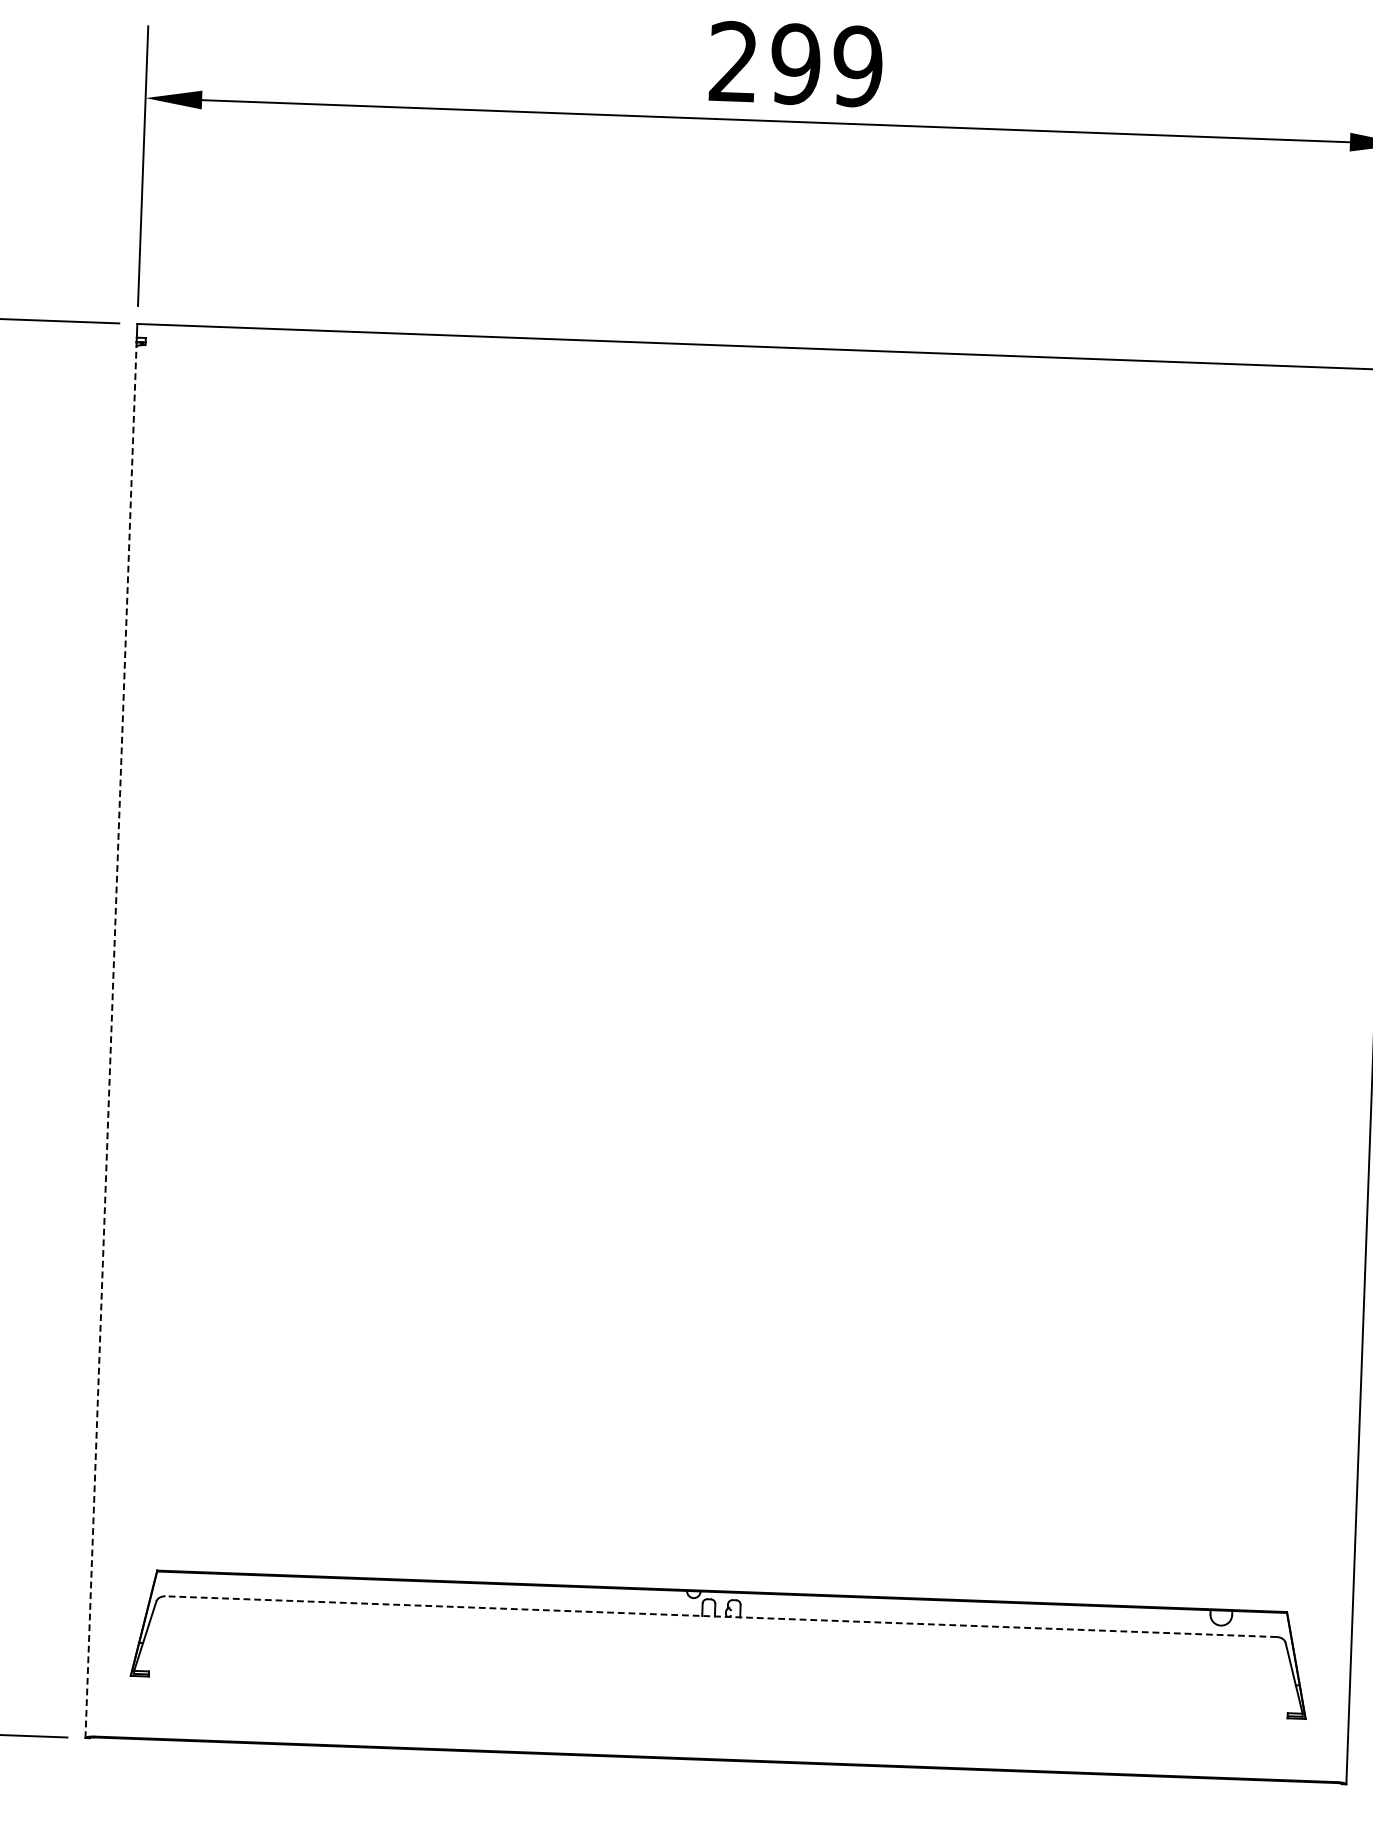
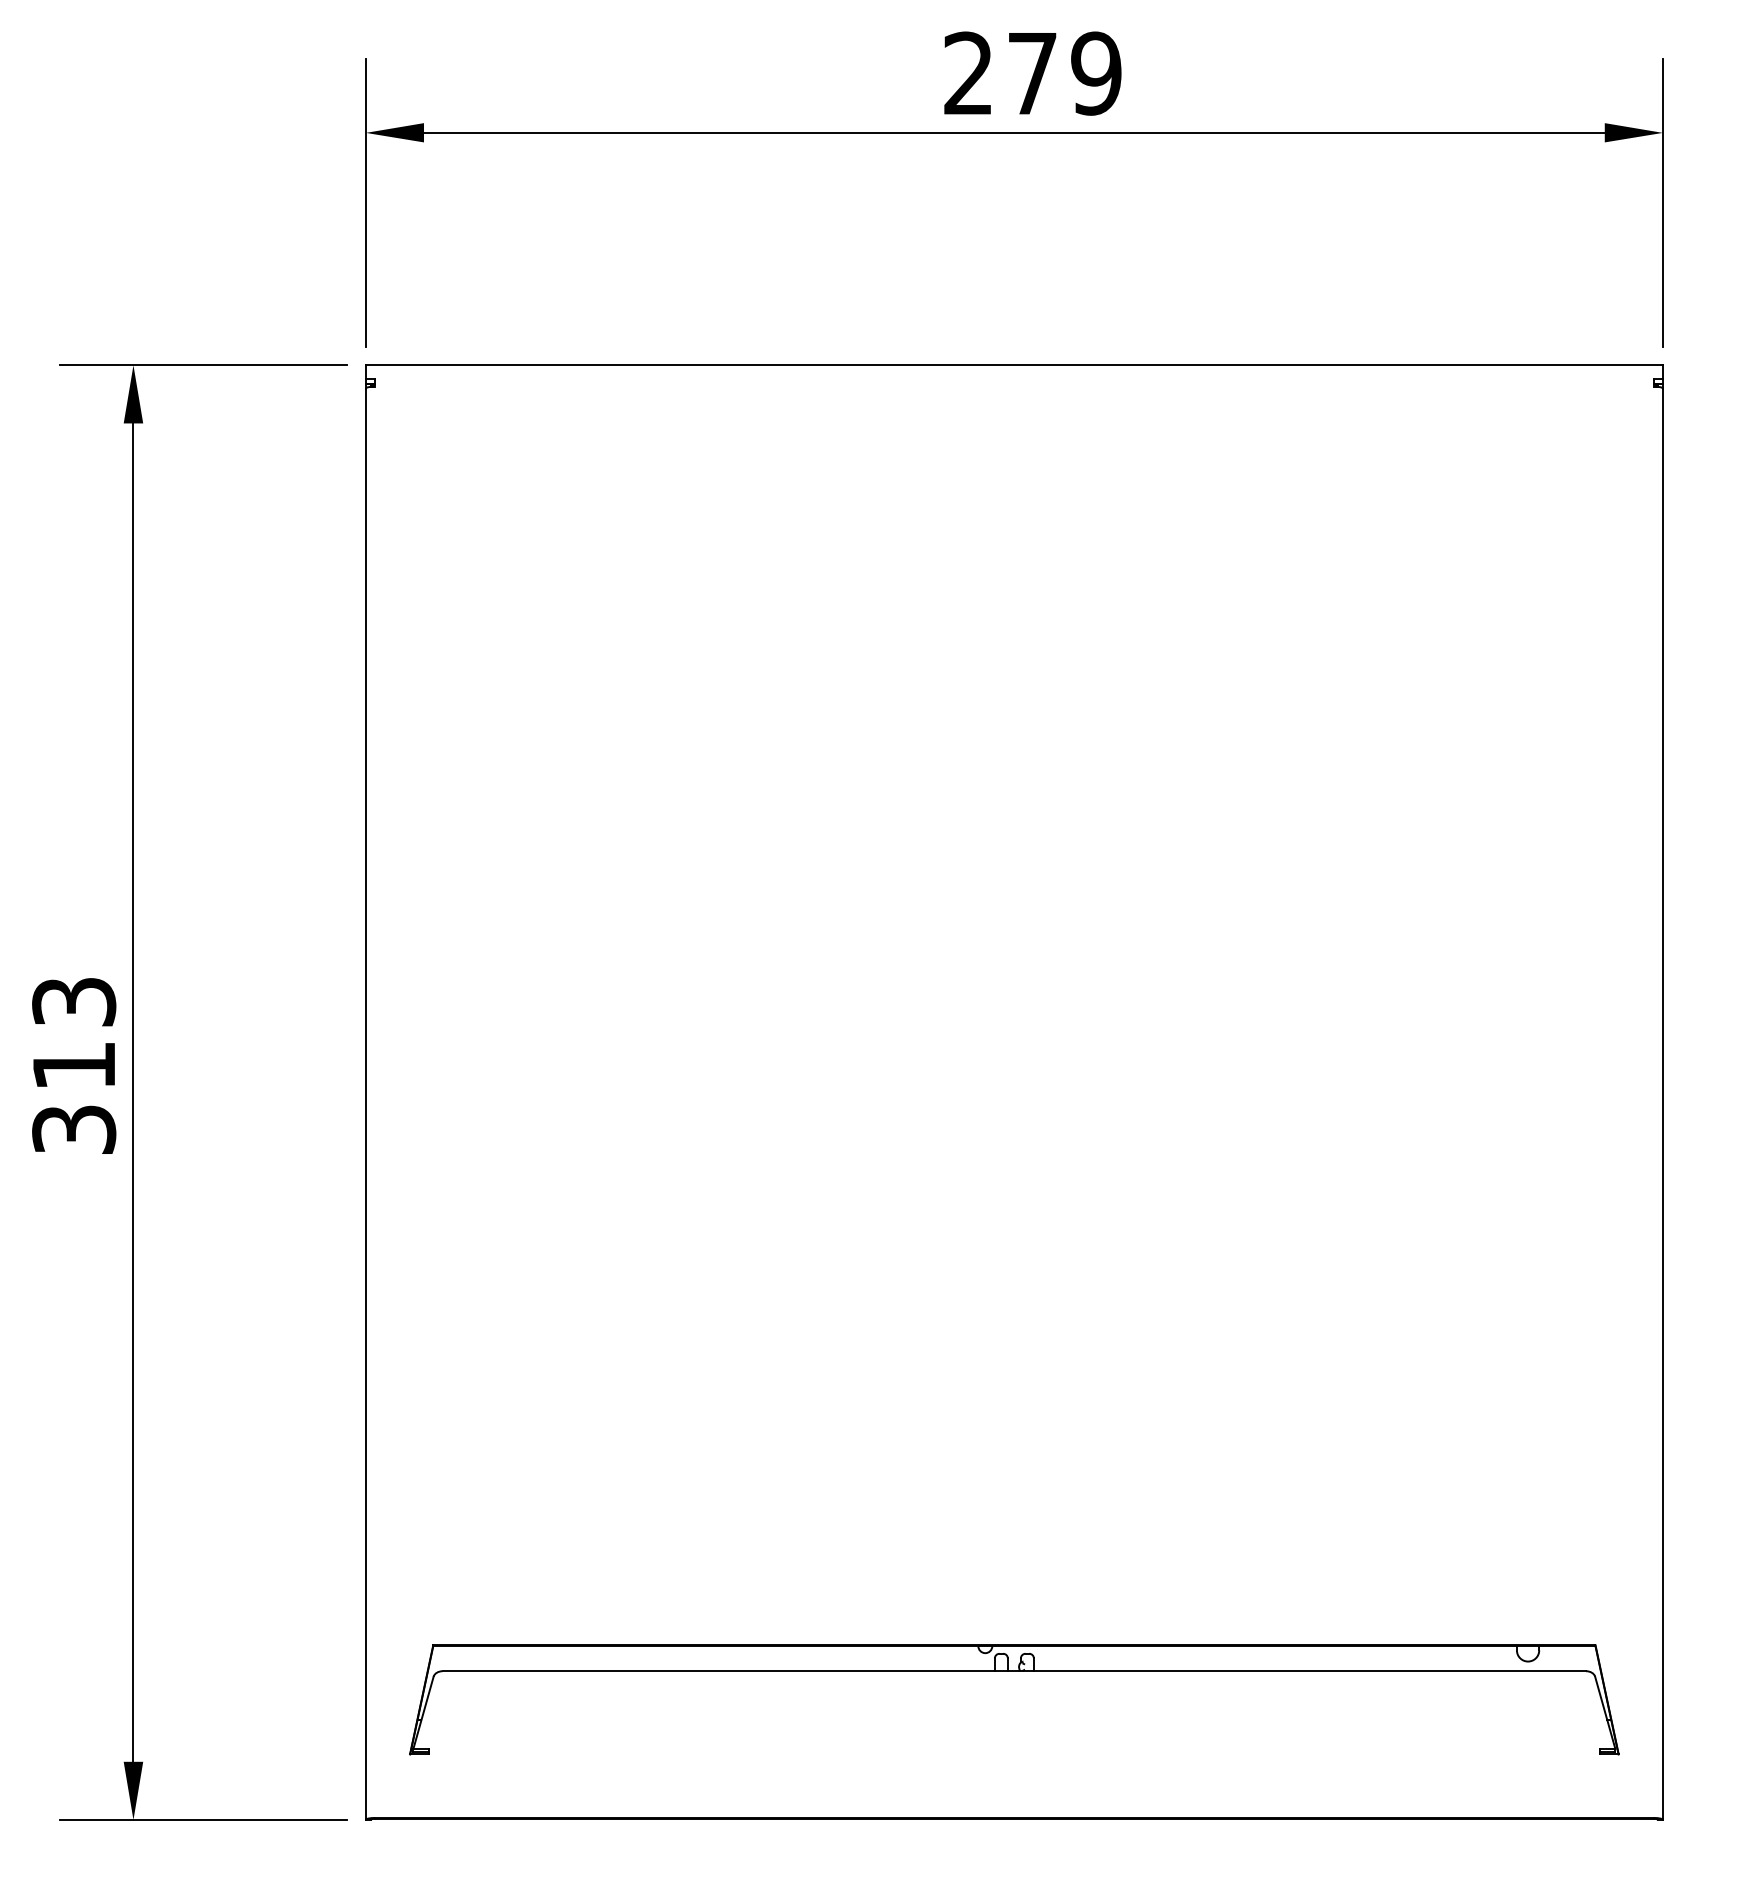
text: (795, 64) -> (1032, 73), 299 -> 279
line: (110, 1042) -> (365, 1104), dashed -> solid
line: (721, 1616) -> (1014, 1671), dashed -> solid

